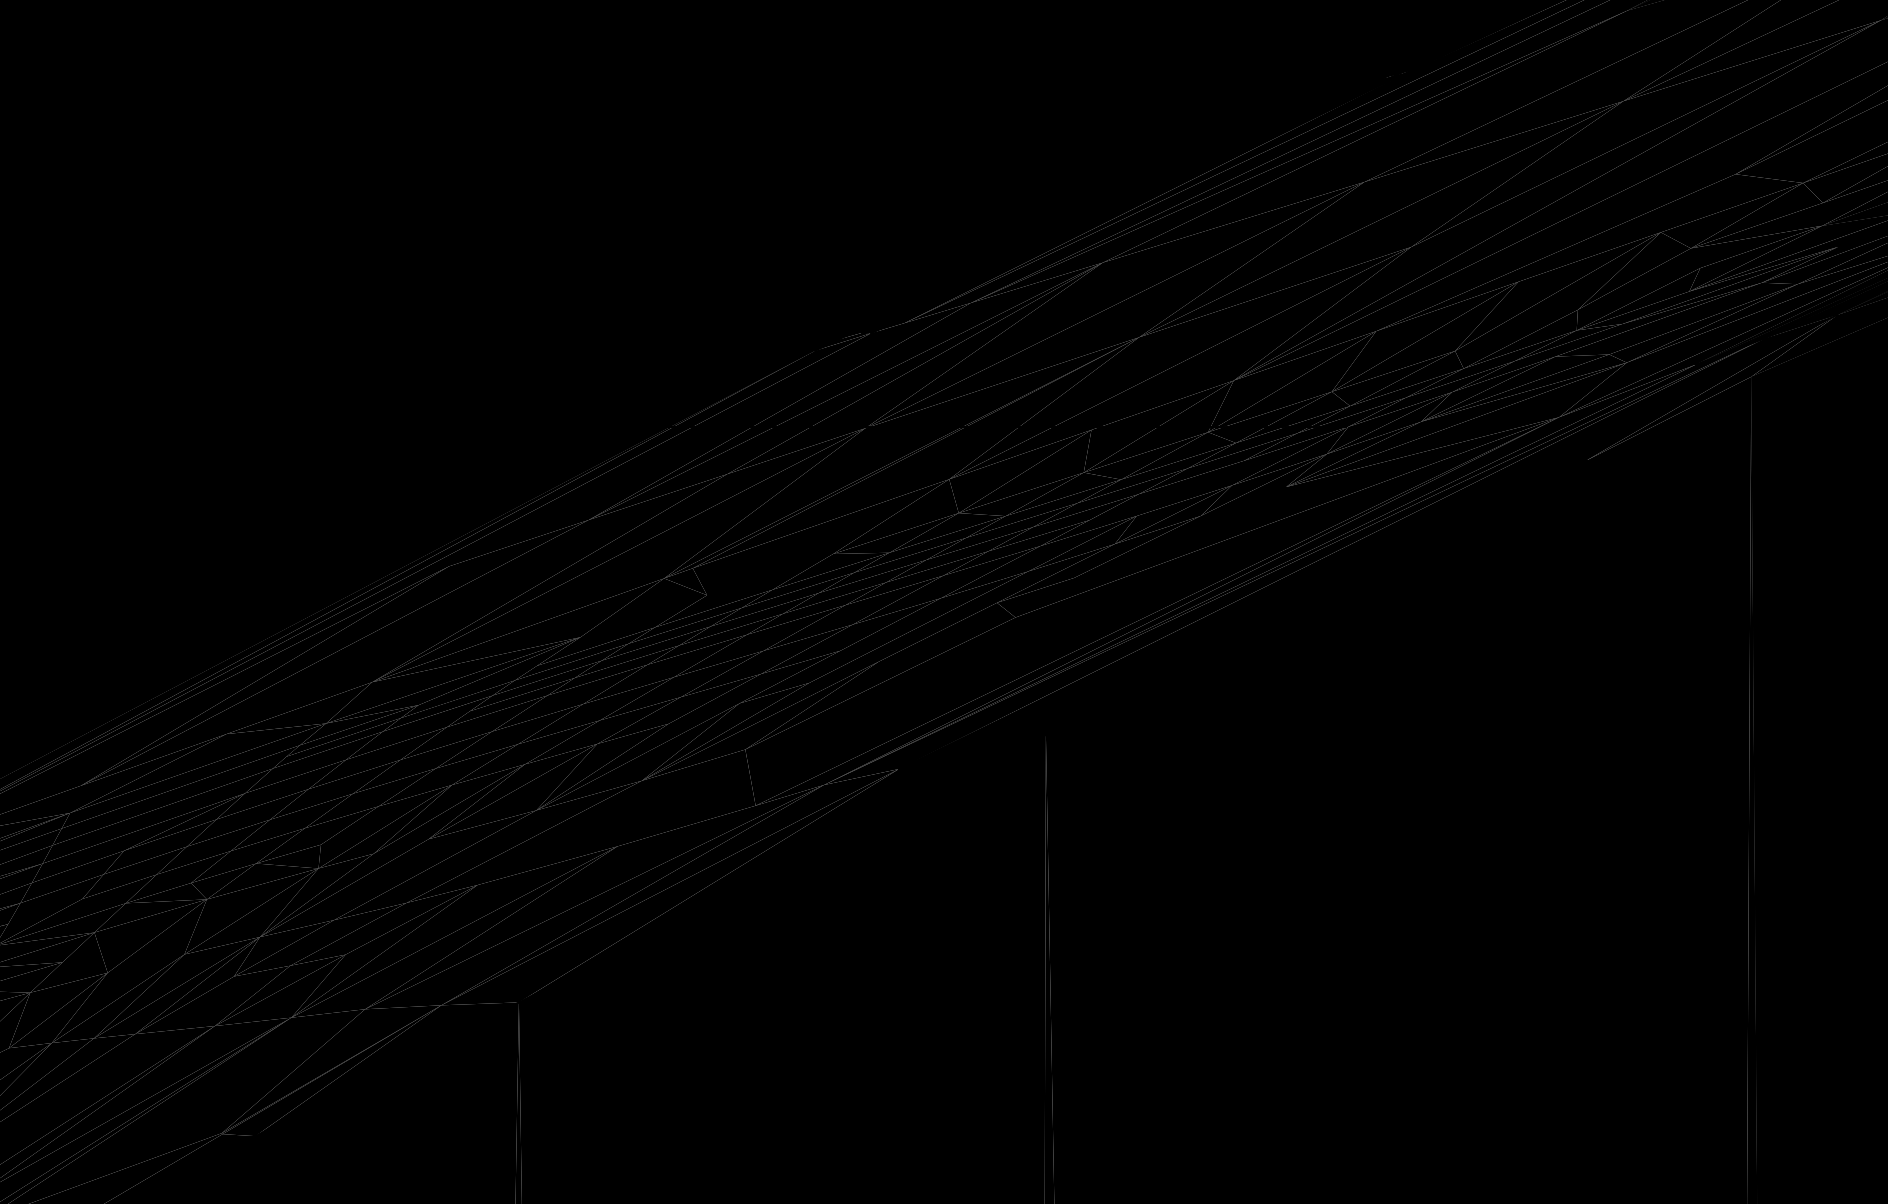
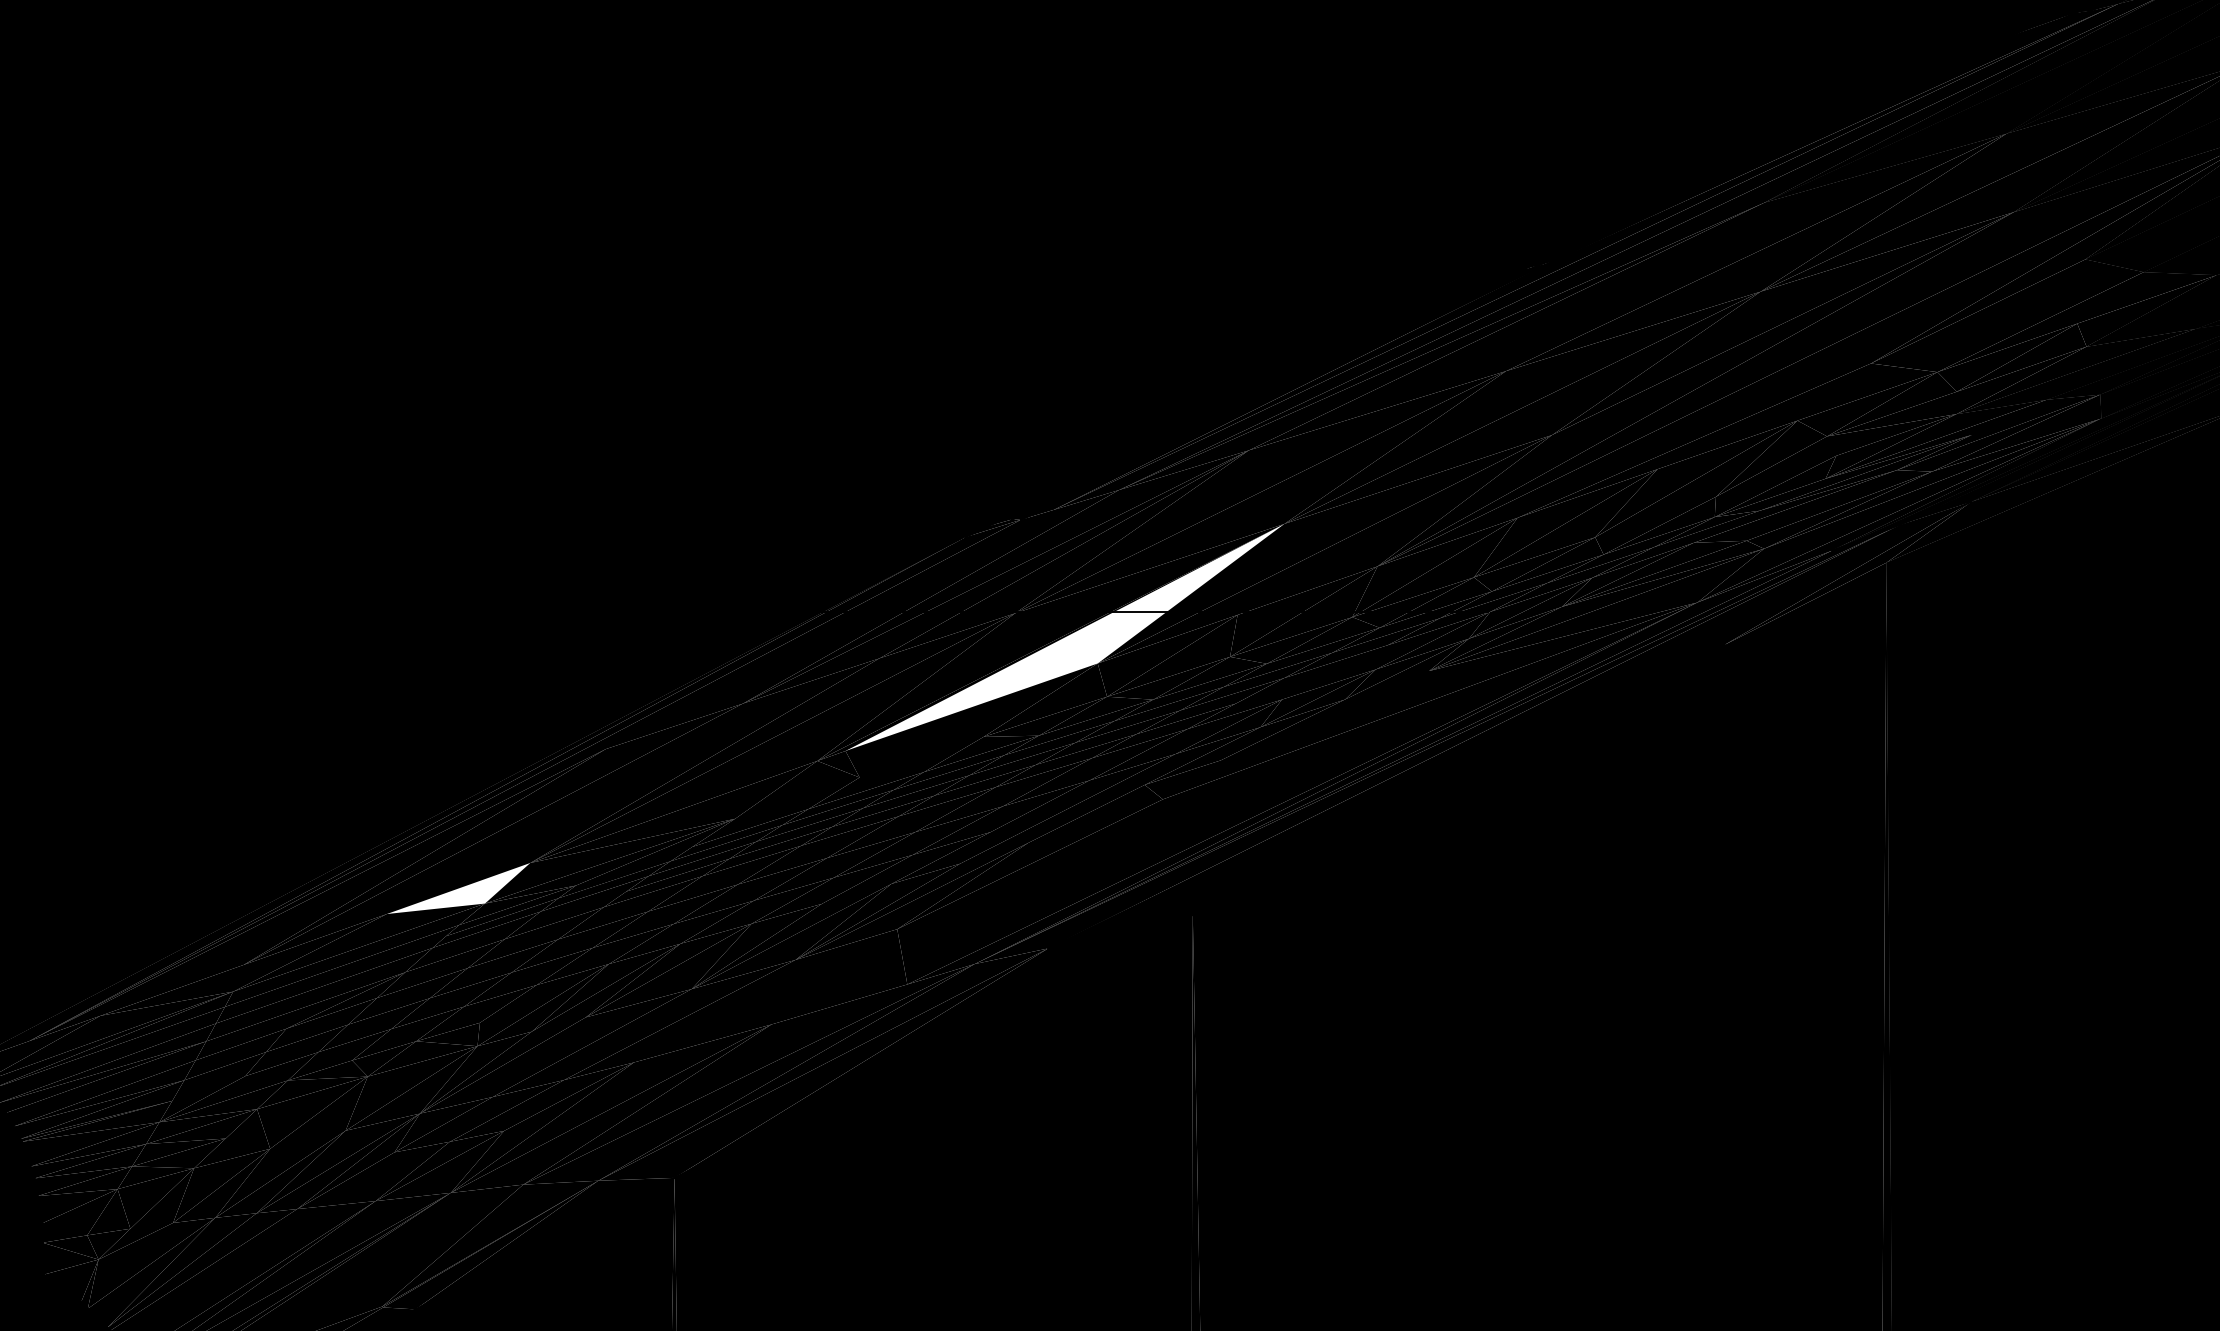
fill: (915, 451) -> (1064, 636), removed
fill: (299, 708) -> (458, 888), removed

